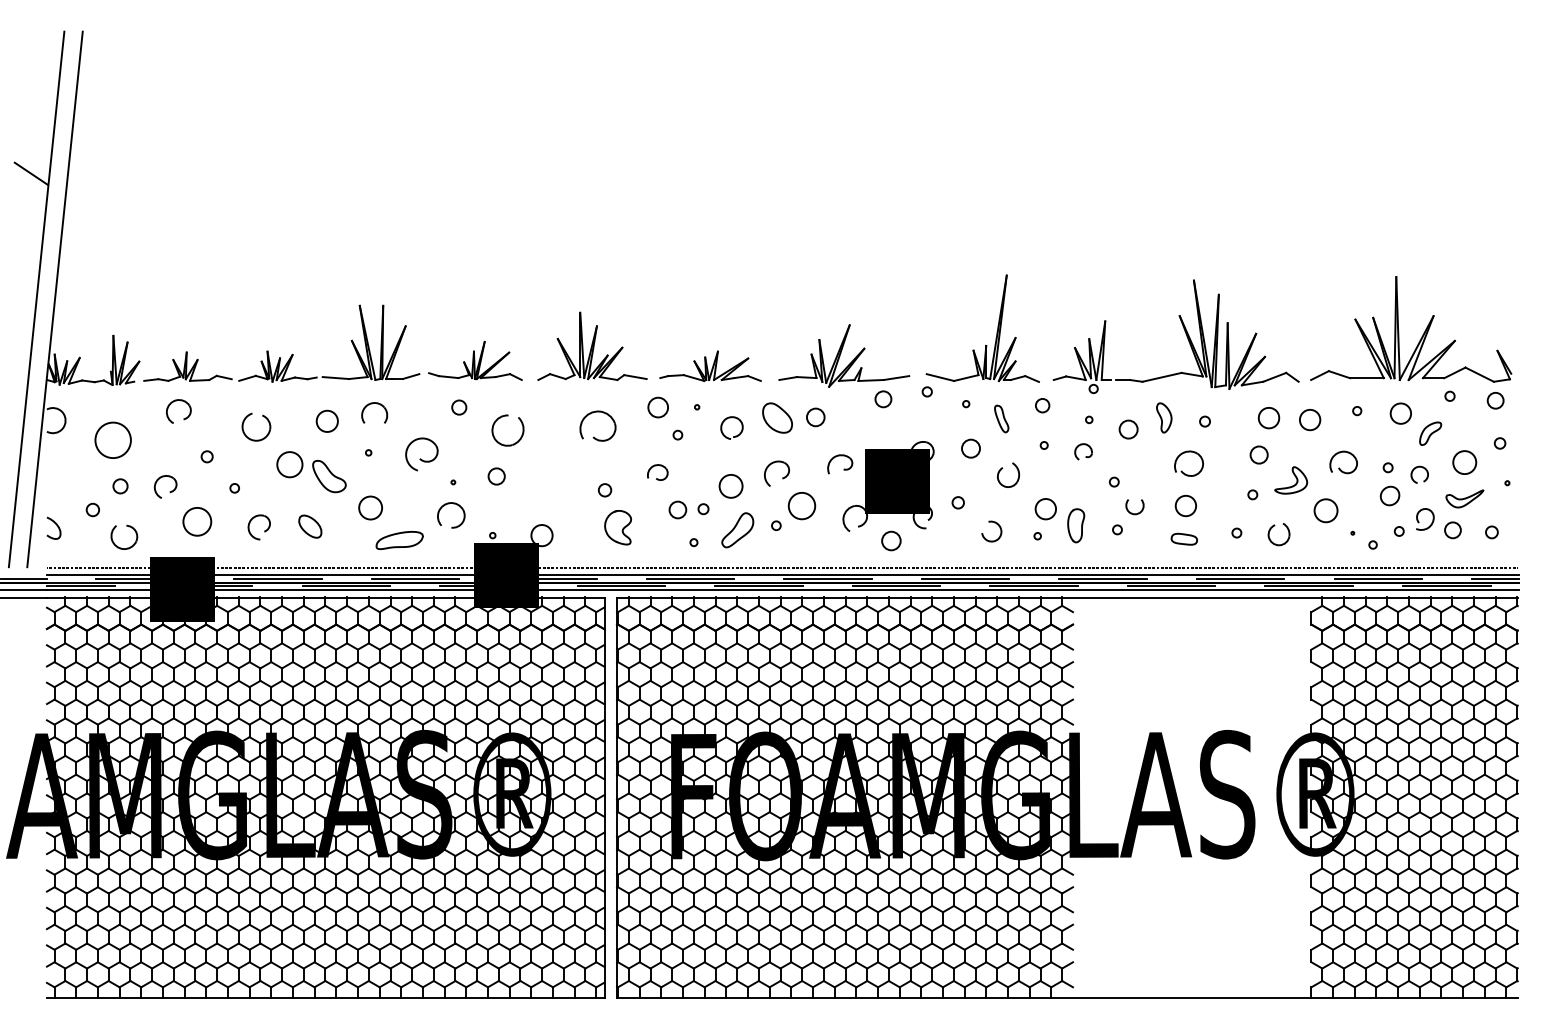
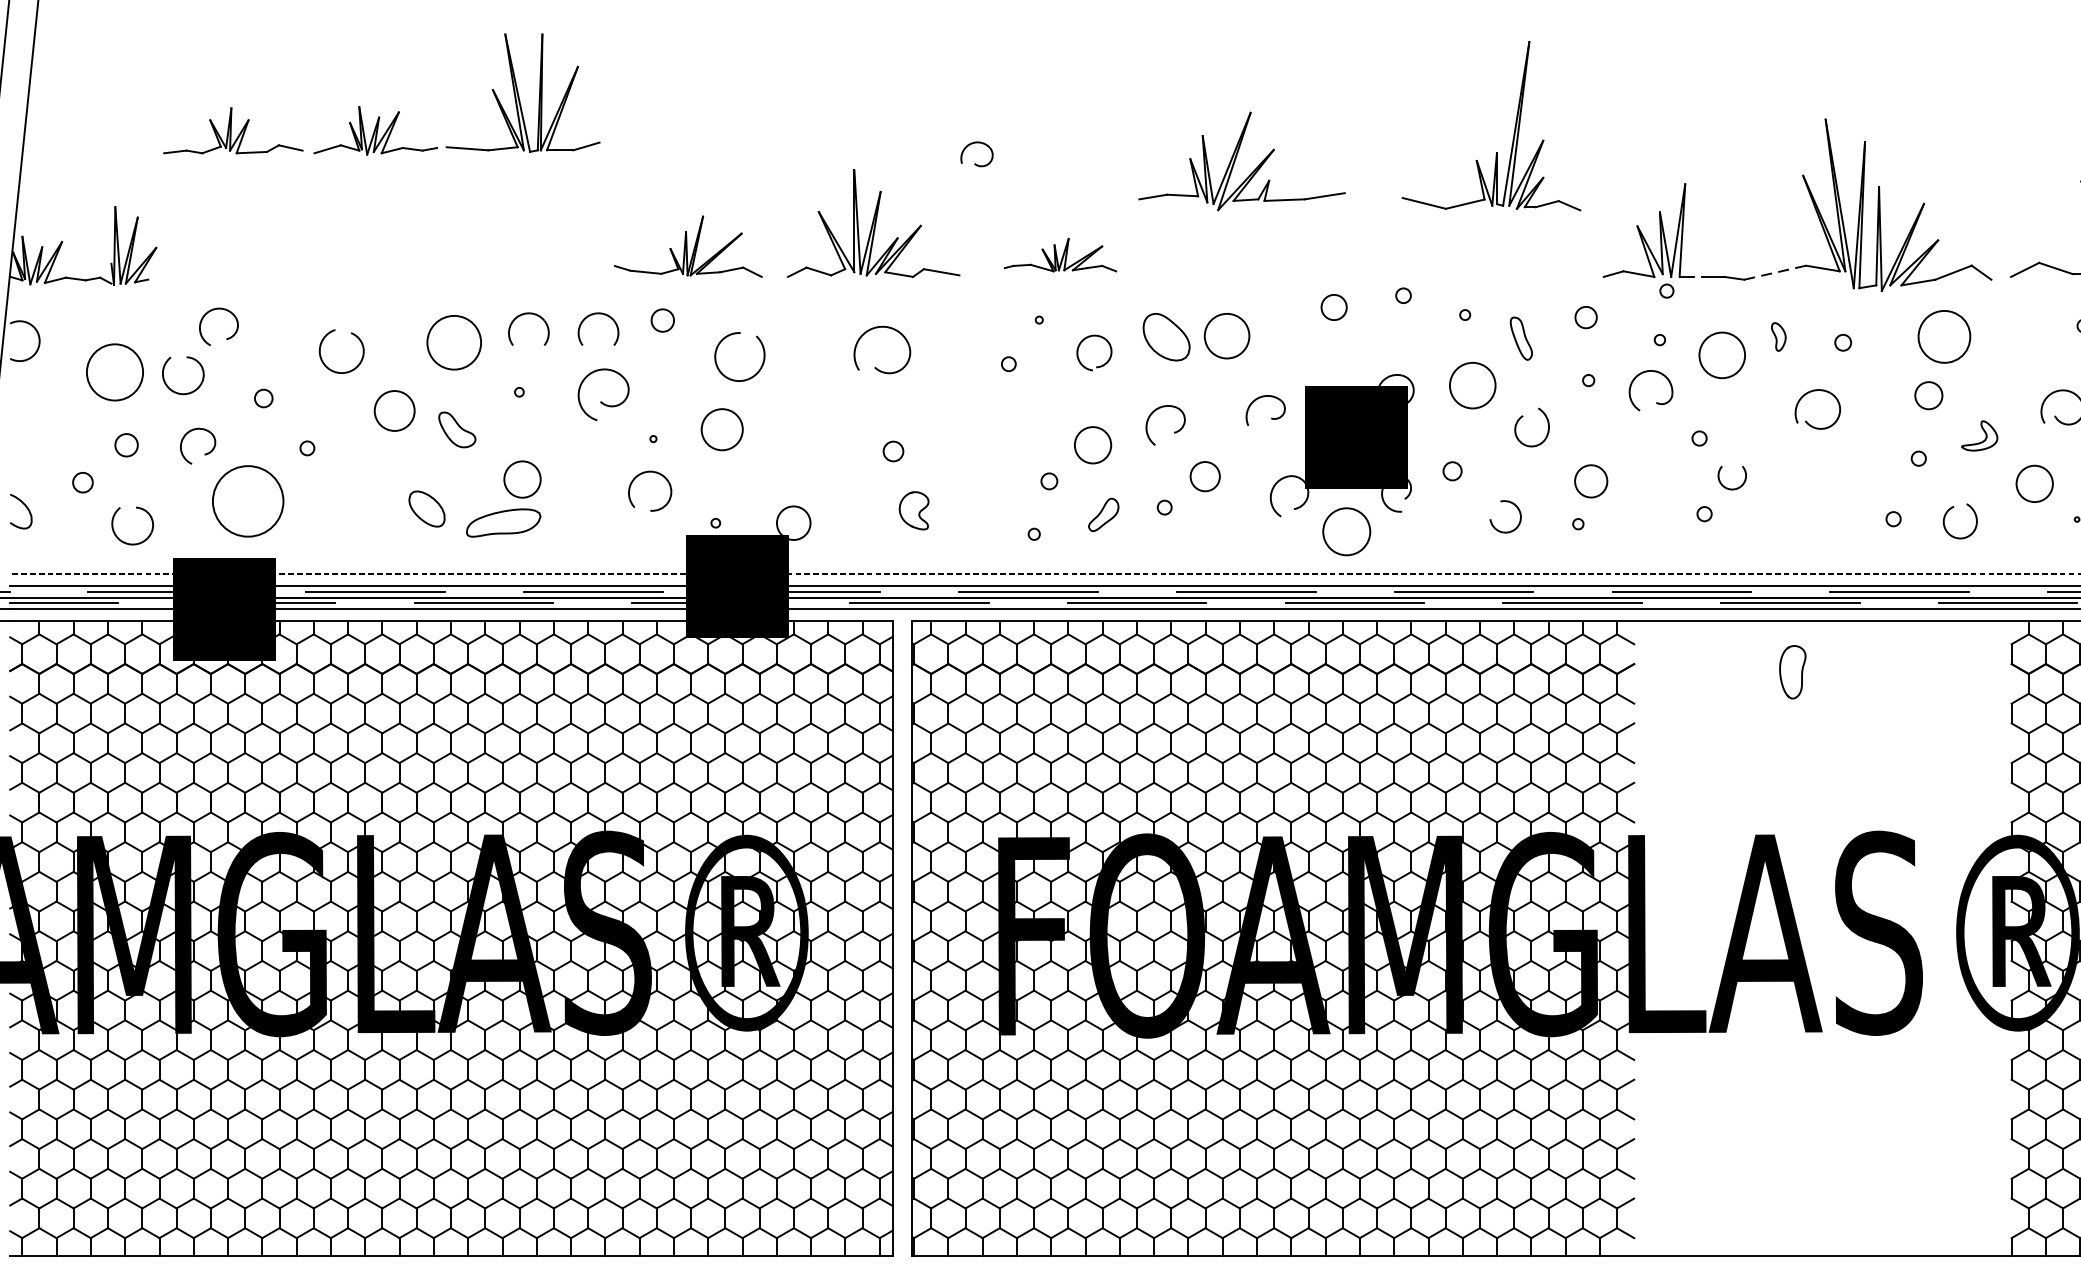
part: (996, 331) -> (1513, 130), moved
part: (844, 355) -> (1242, 160), moved
part: (280, 357) -> (379, 116), moved
part: (710, 365) -> (1060, 253), size x0.7
line: (1162, 377) -> (1775, 272), solid -> dashed
part: (416, 404) -> (595, 315), added
circle: (657, 407) -> (976, 320), removed
circle: (815, 417) -> (1226, 336), size x1.6
part: (1164, 417) -> (1779, 336), size x0.6
part: (1268, 418) -> (1943, 337), size x1.6
circle: (326, 420) -> (452, 341), size x1.6
circle: (1310, 420) -> (2010, 341), removed
circle: (1128, 429) -> (1722, 355), size x1.6
part: (158, 431) -> (186, 358), added
circle: (971, 448) -> (1473, 385), size x1.6
part: (1083, 451) -> (1650, 390), size x1.6
part: (657, 472) -> (976, 154), moved
part: (329, 476) -> (457, 429), size x0.7
circle: (496, 476) -> (721, 429), size x1.6
part: (1291, 480) -> (1980, 435), size x0.7
circle: (1185, 505) -> (1812, 475), removed
circle: (801, 506) -> (1204, 477), size x0.7
circle: (677, 509) -> (1008, 481), removed
circle: (197, 521) -> (248, 500), size x1.6
part: (1076, 525) -> (1793, 671), moved
part: (617, 527) -> (913, 510), size x0.7
part: (264, 530) -> (354, 515), removed
part: (737, 530) -> (1103, 515), size x0.6
part: (1183, 538) -> (1809, 527), removed
part: (399, 540) -> (503, 523), moved
circle: (891, 540) -> (1346, 530), size x1.6

